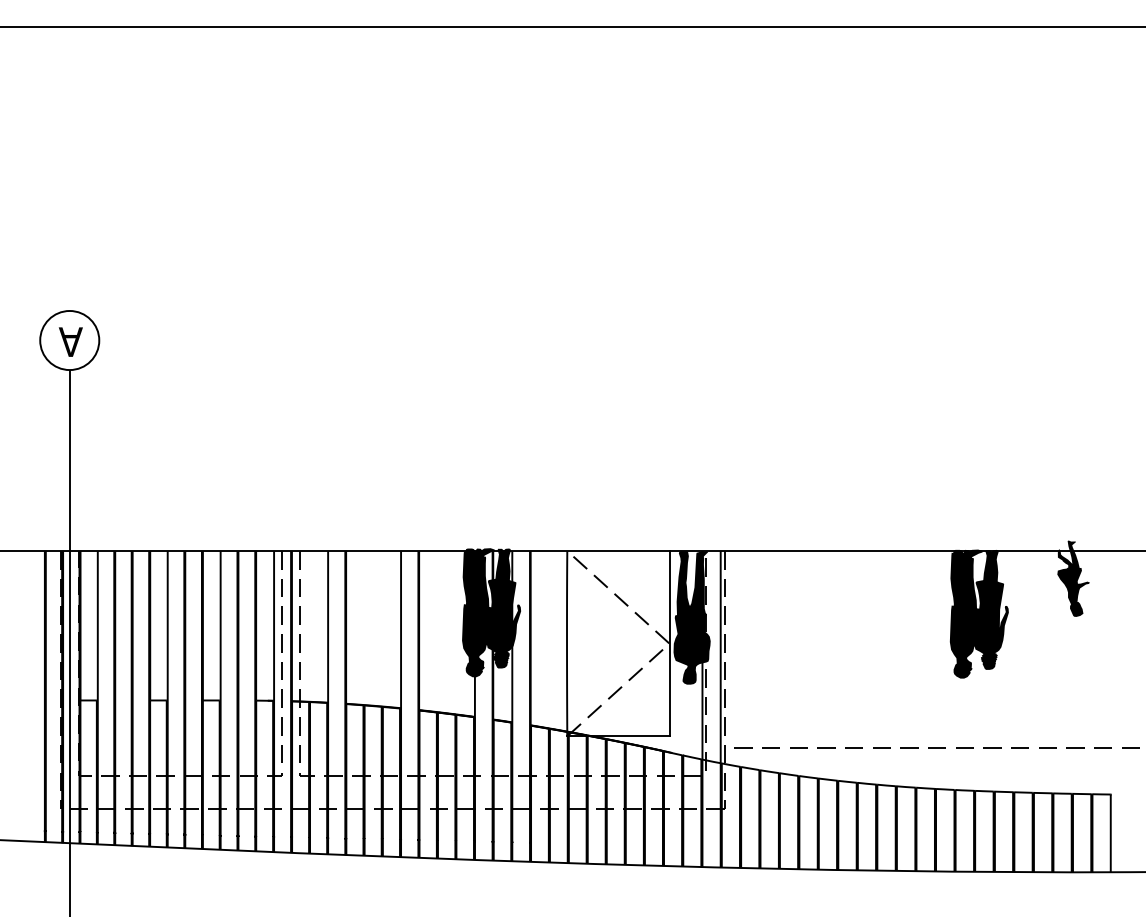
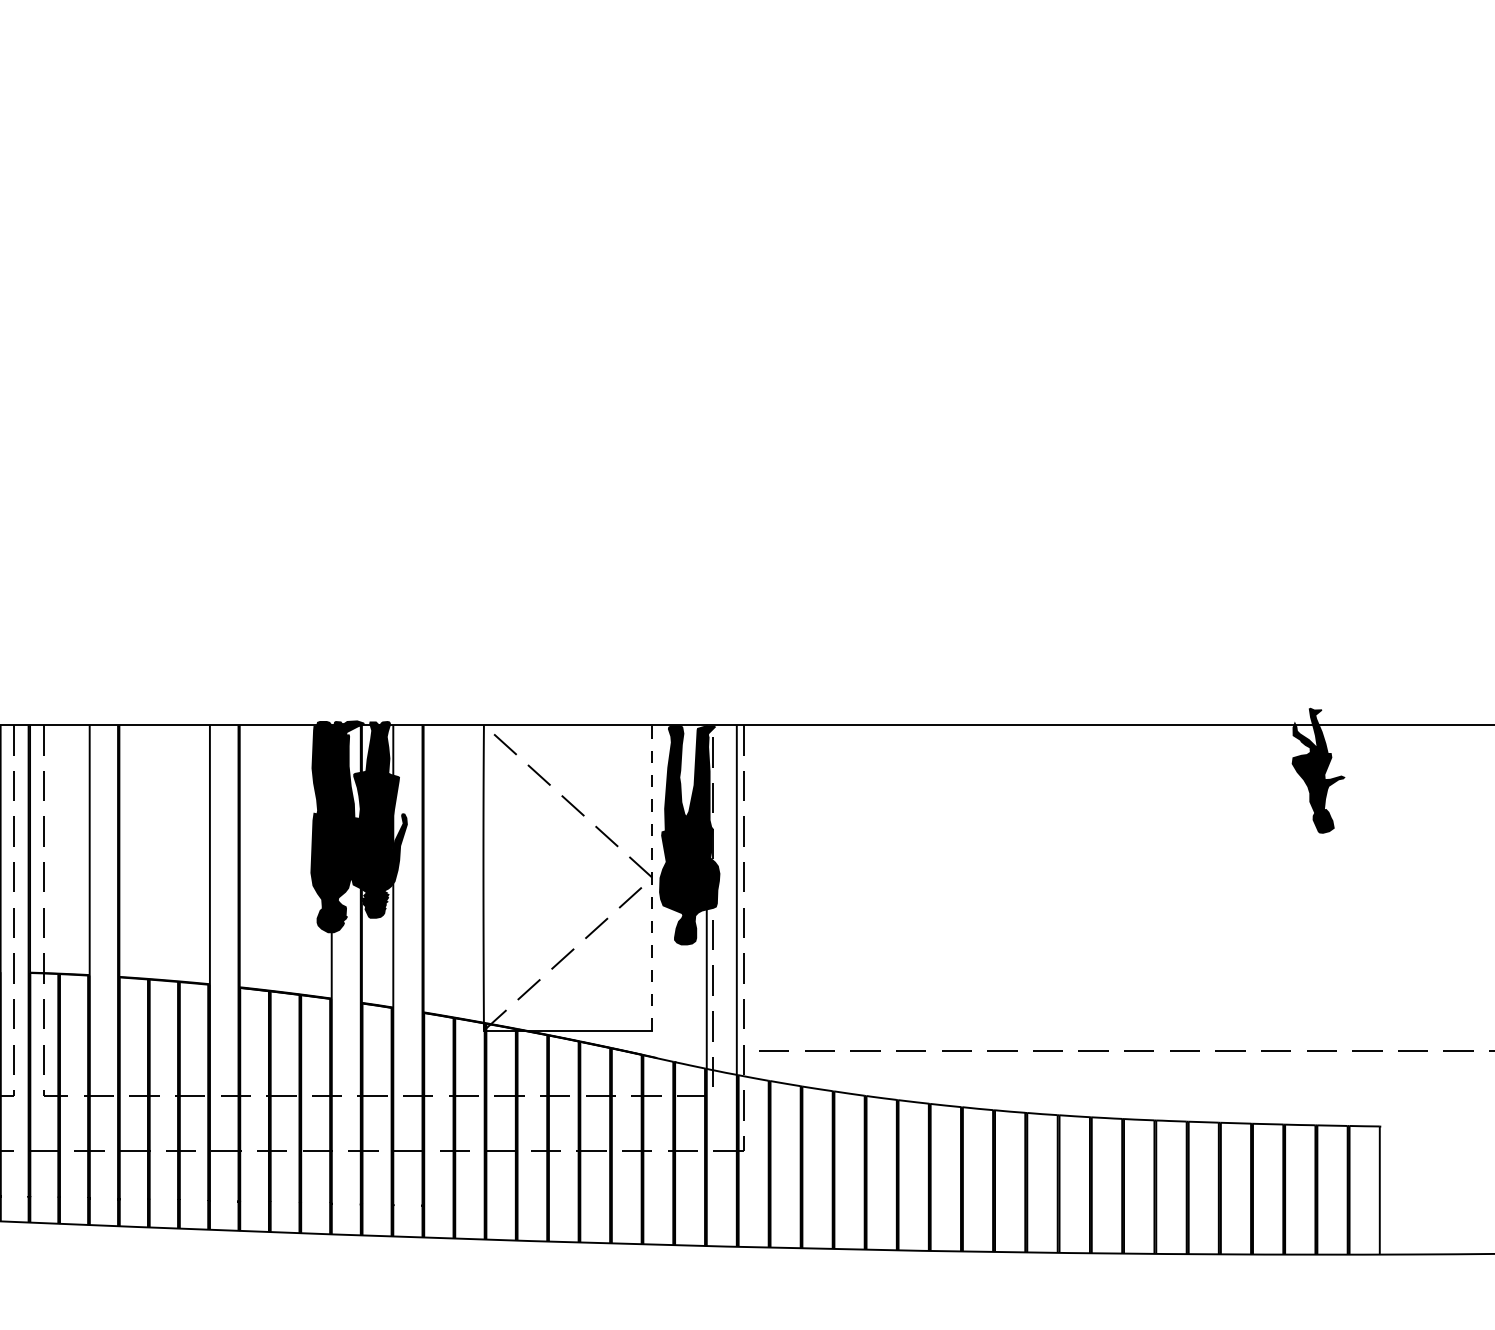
fill: (978, 613) -> (1161, 828), removed
line: (669, 643) -> (652, 877), solid -> dashed

